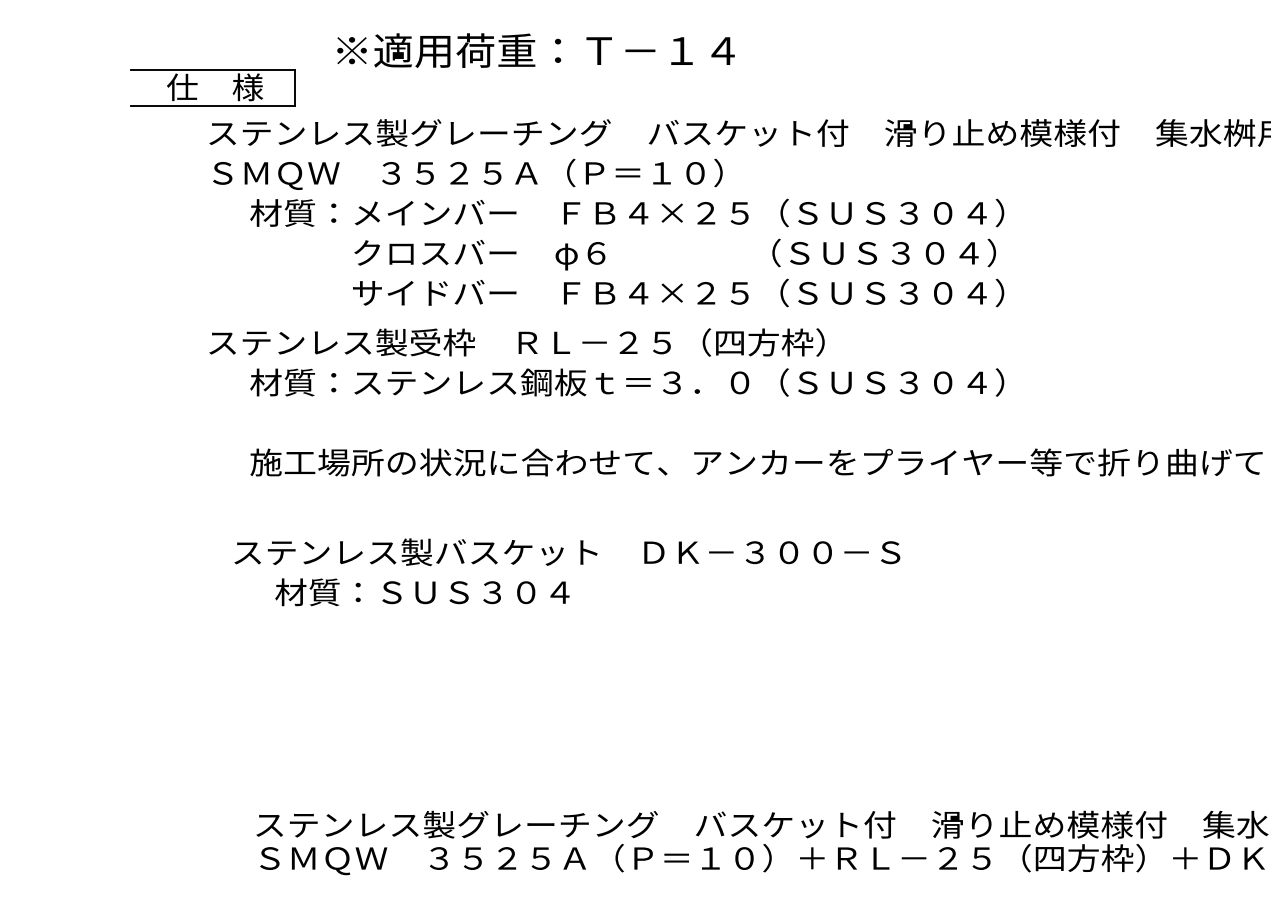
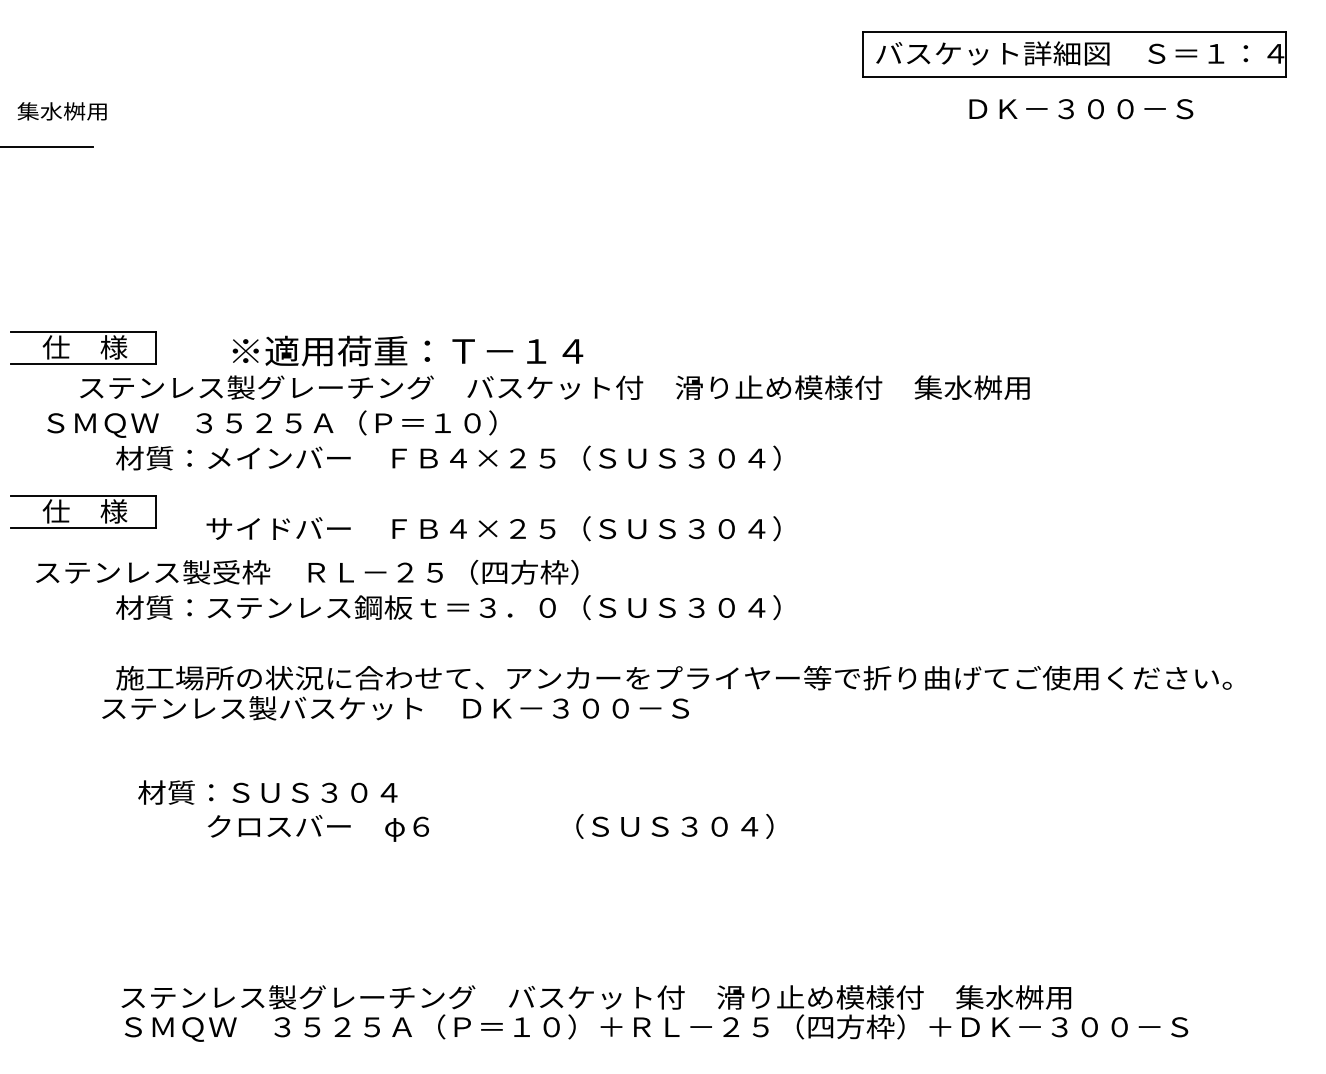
text: (535, 49) -> (407, 350), moved
text: (467, 173) -> (271, 423), moved
text: (675, 254) -> (490, 827), moved
part: (197, 271) -> (69, 509), added
text: (517, 341) -> (307, 571), moved
text: (567, 552) -> (395, 708), moved

